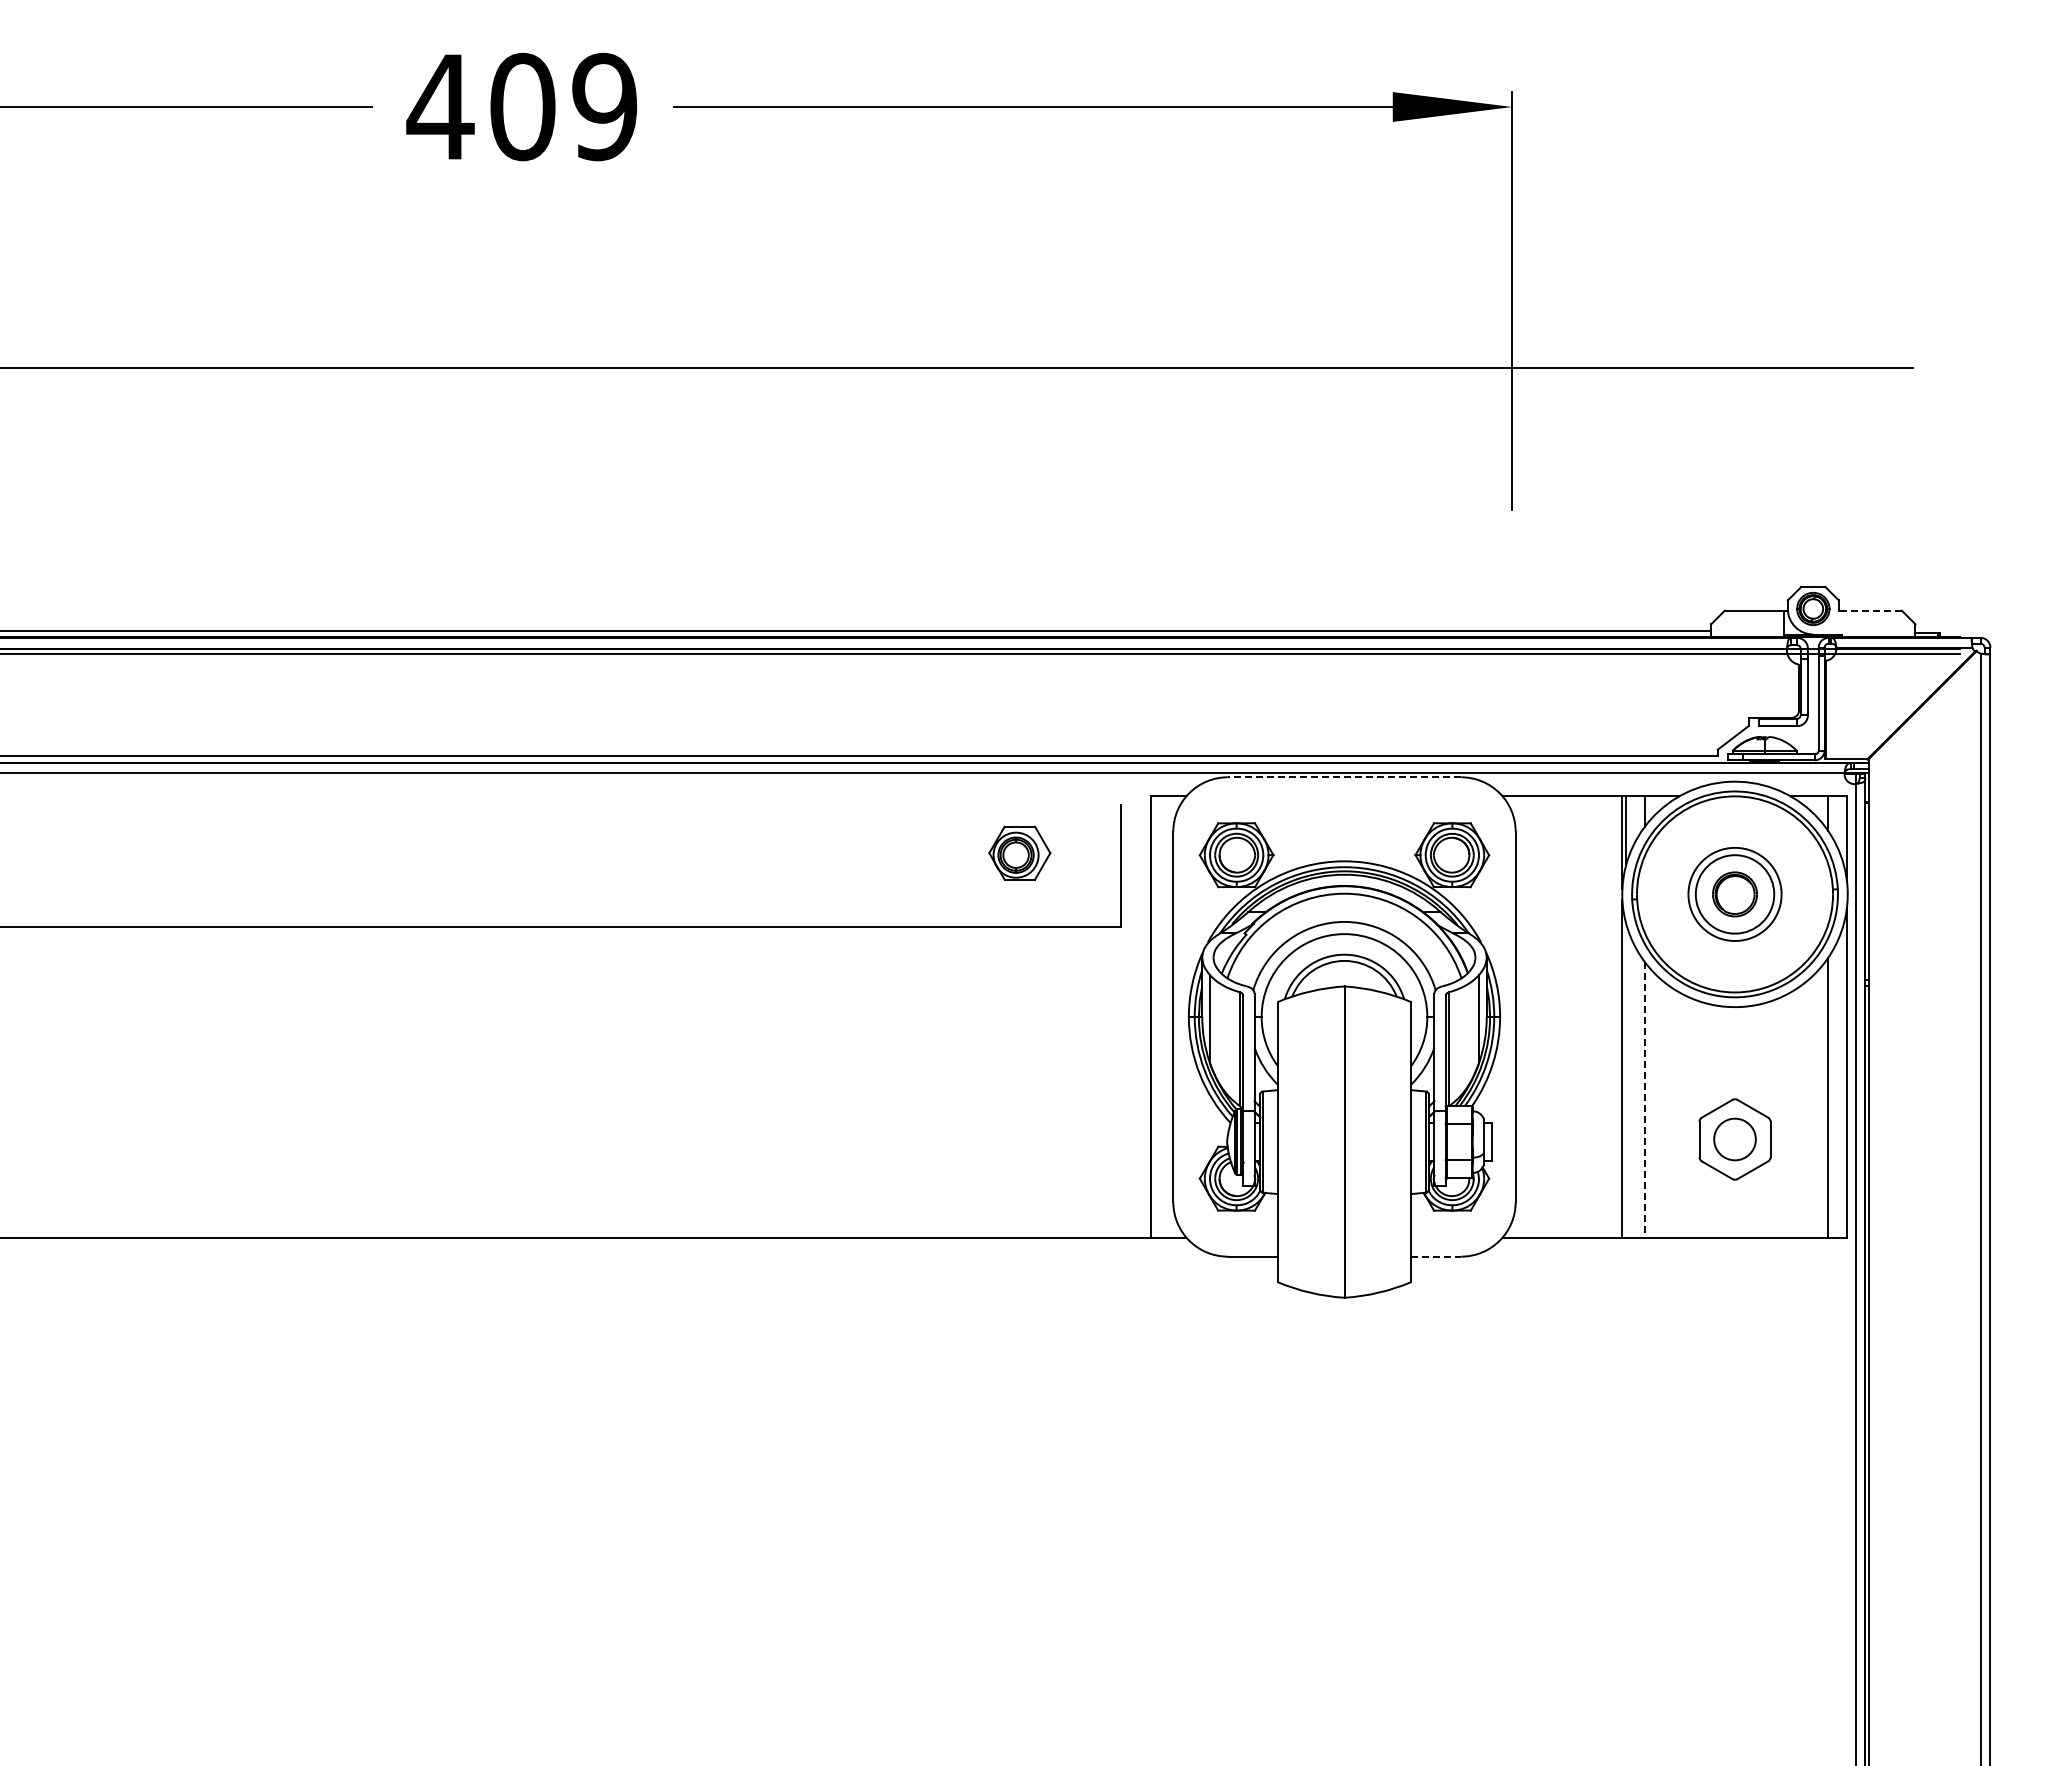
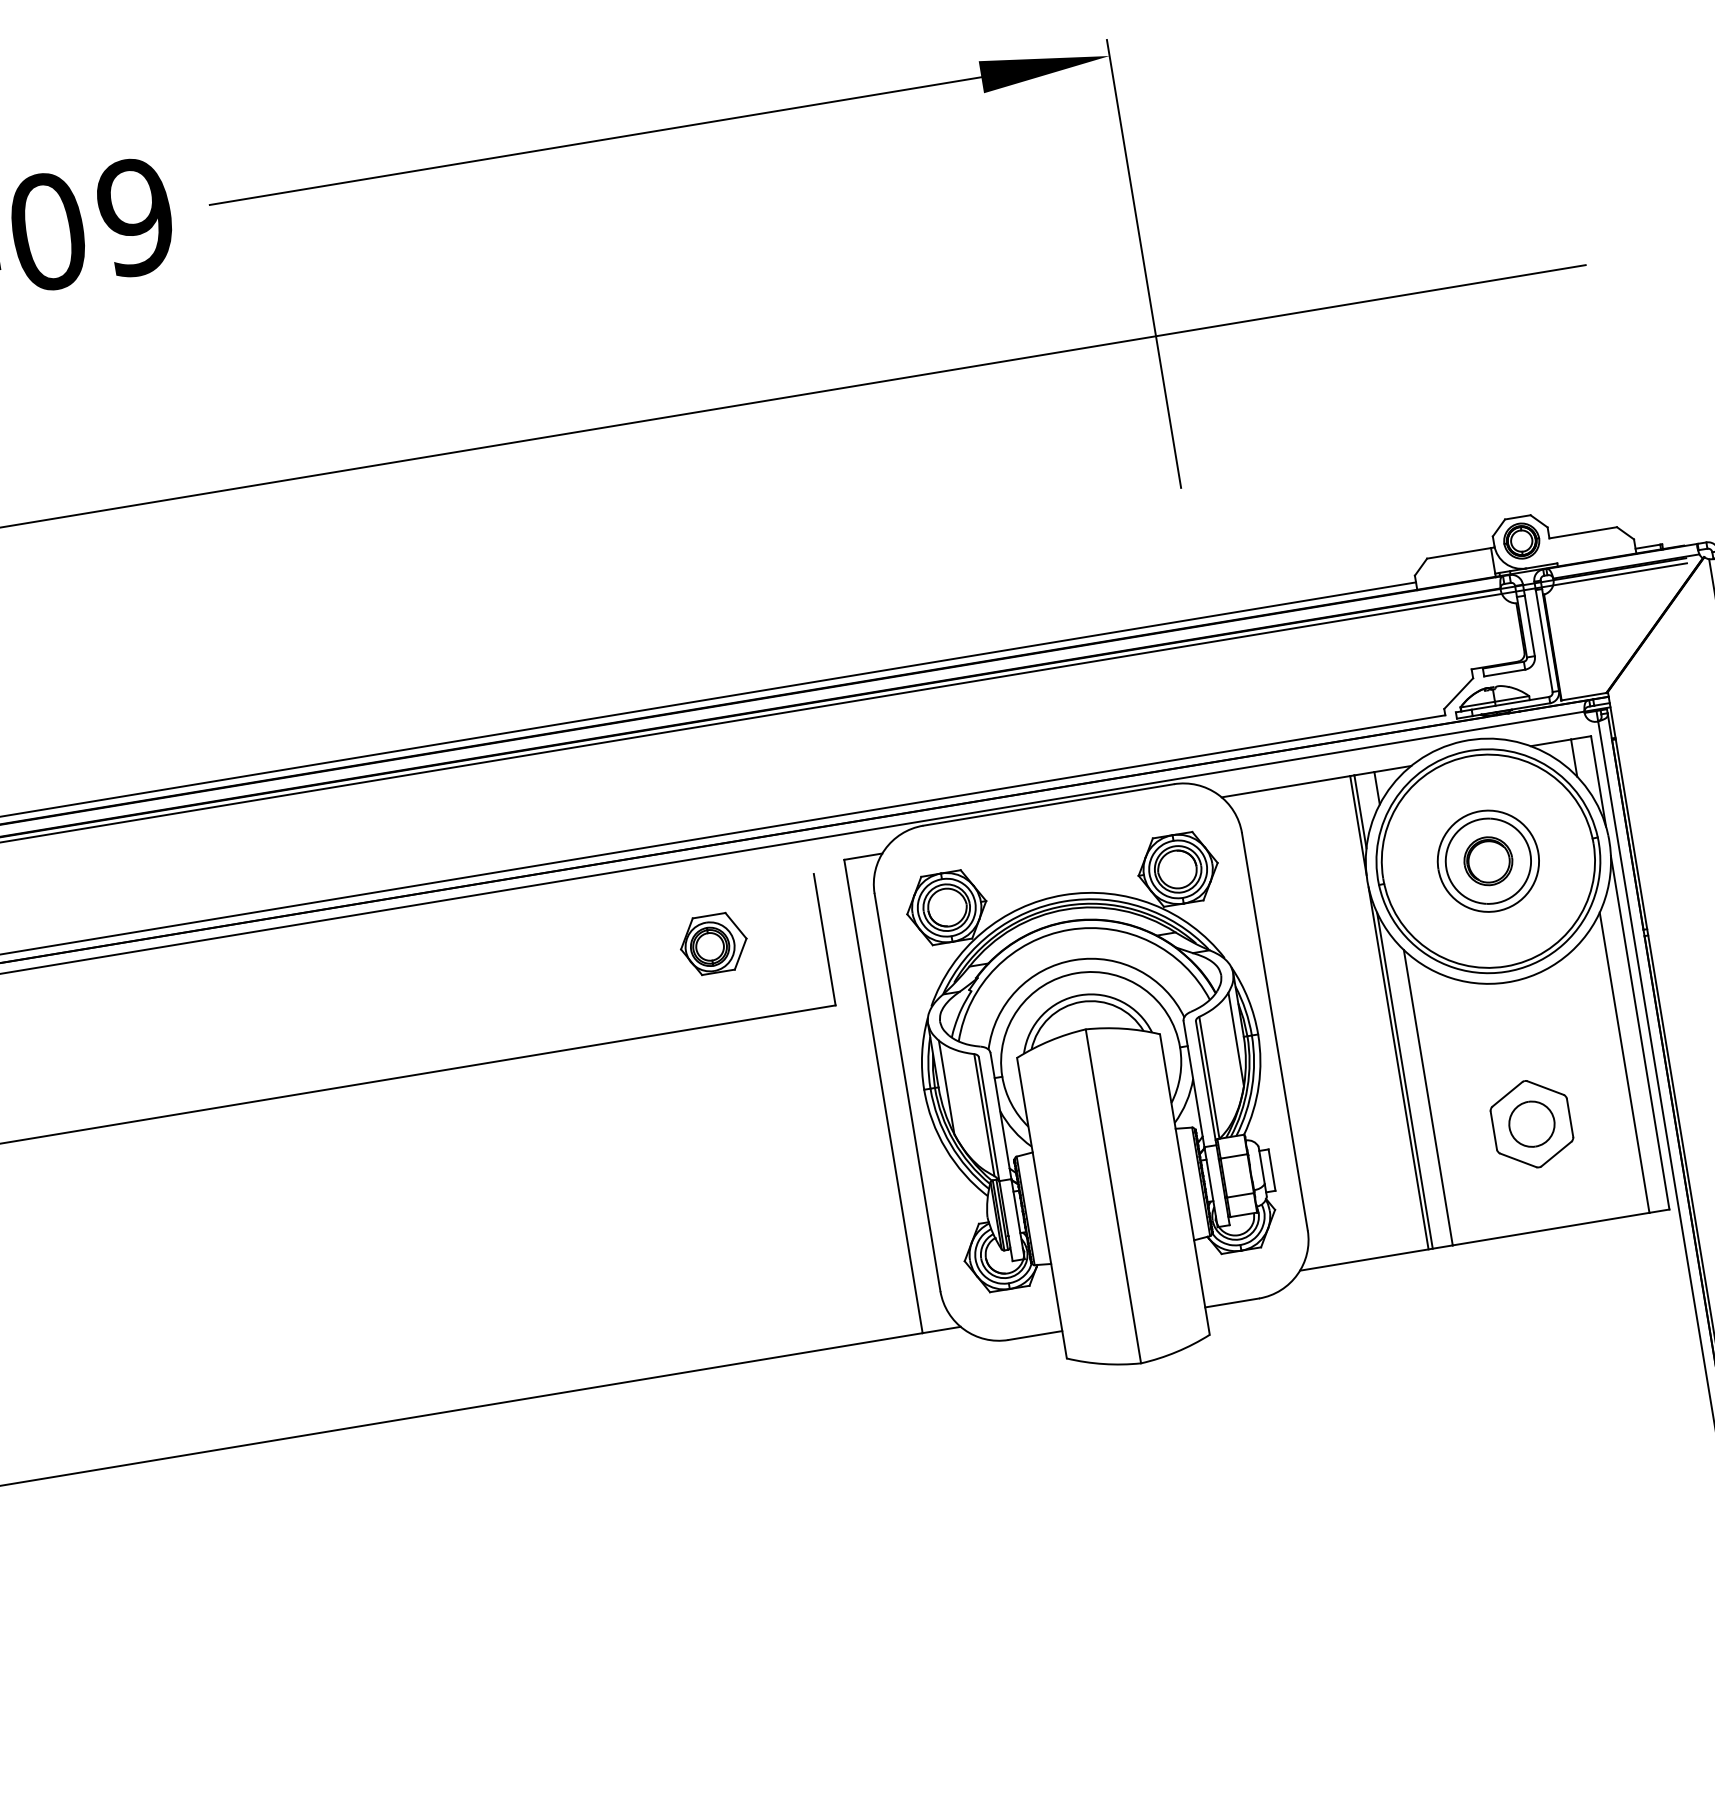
line: (1869, 610) -> (1582, 532), dashed -> solid
line: (1344, 777) -> (1048, 805), dashed -> solid
line: (1626, 1080) -> (1405, 1080), added
line: (1644, 1099) -> (1427, 1097), dashed -> solid
line: (1436, 1256) -> (1232, 1302), dashed -> solid

